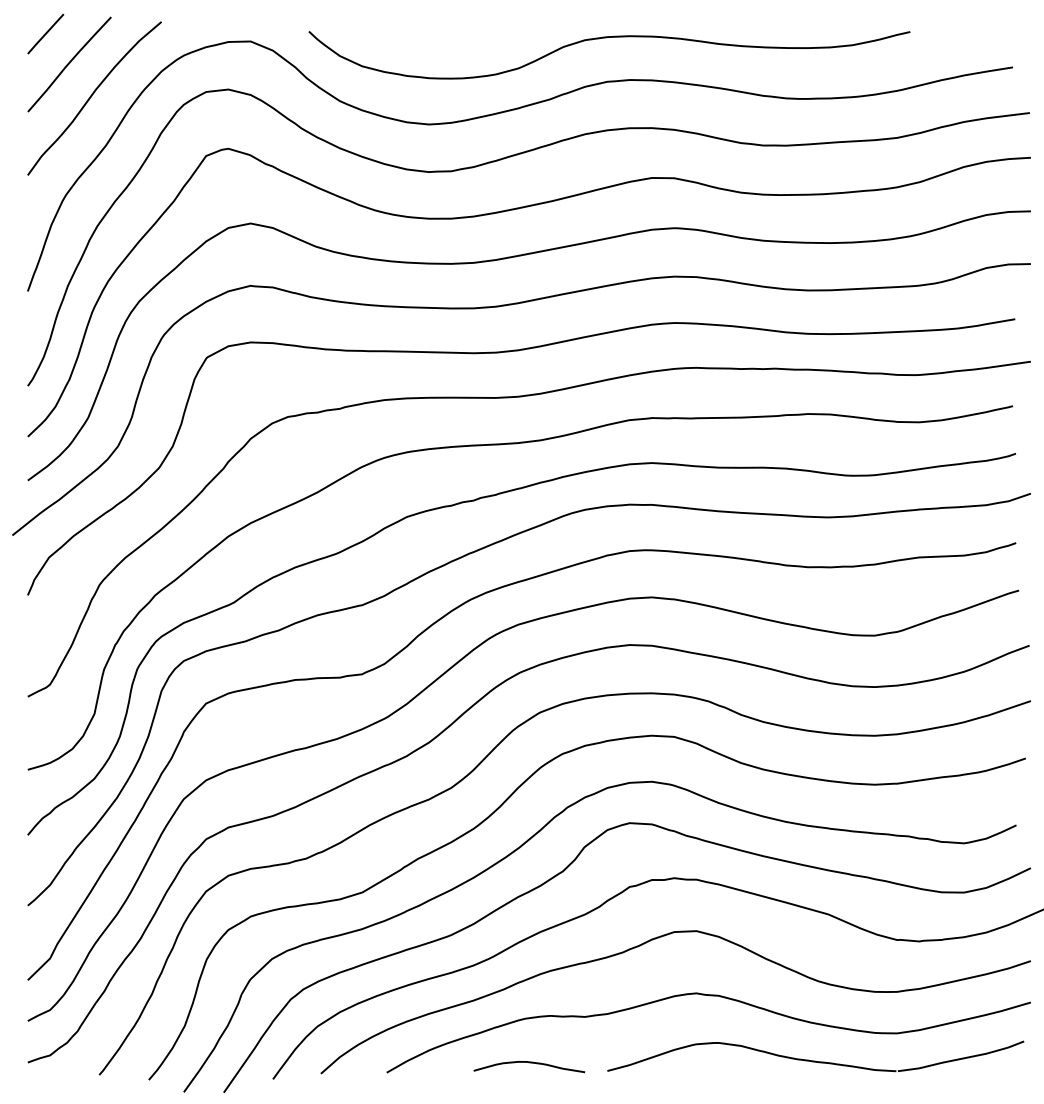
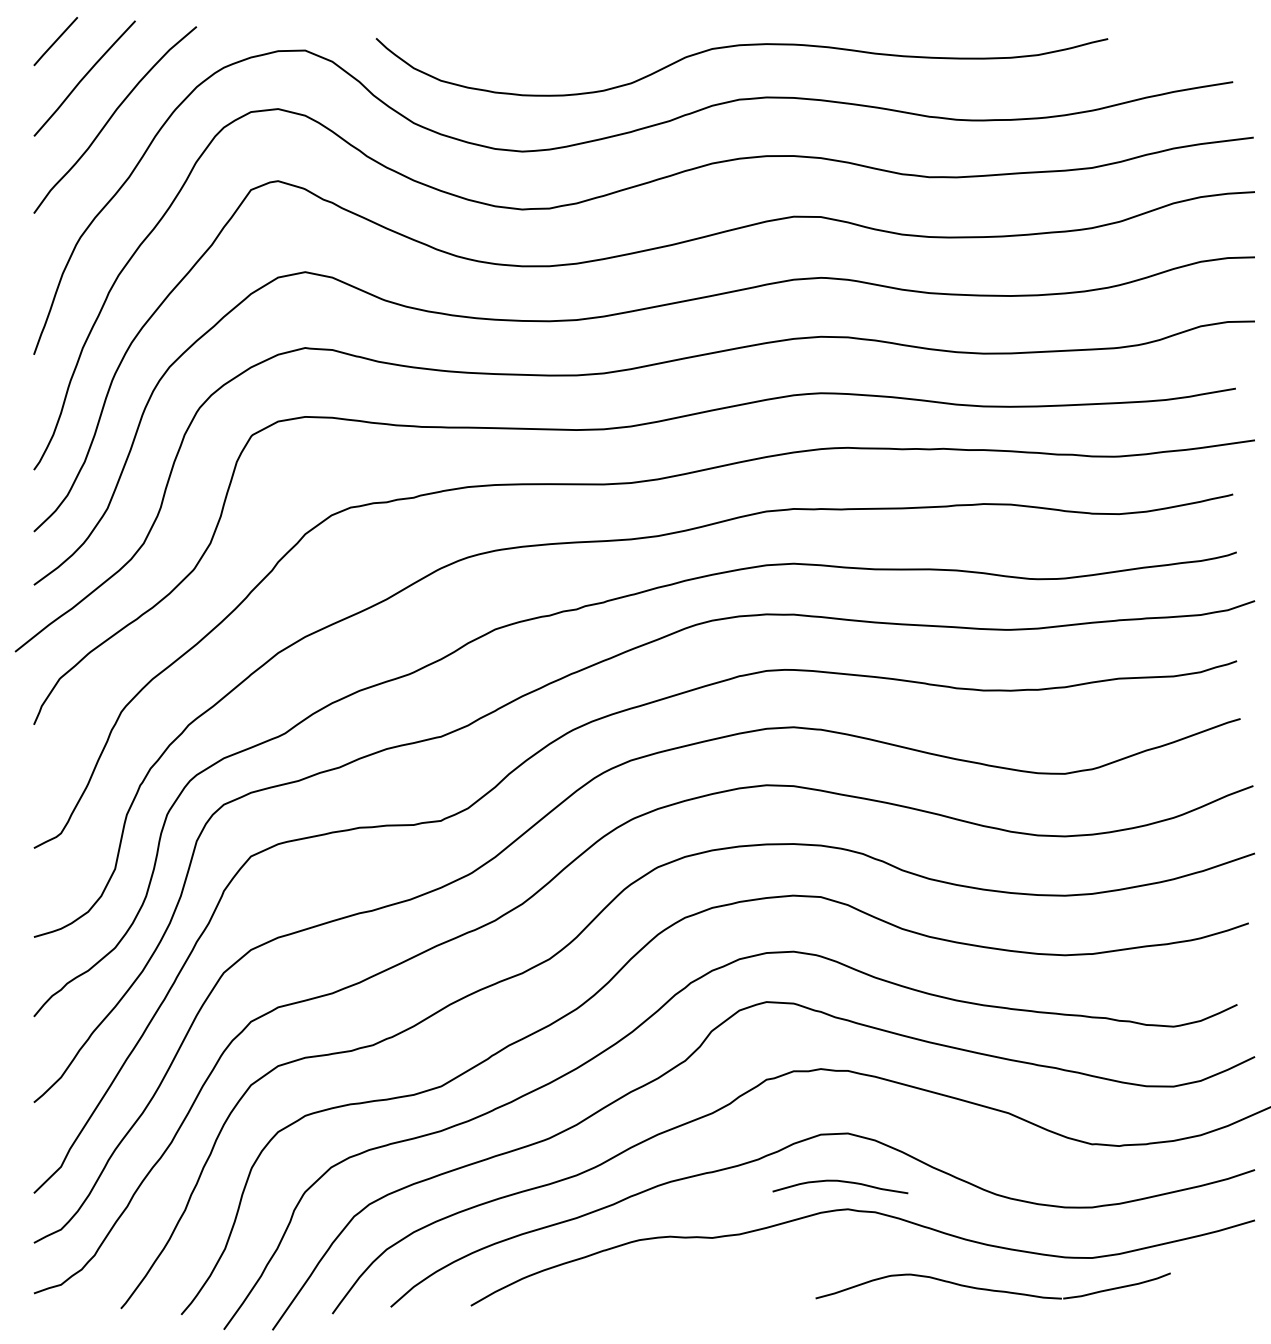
part: (815, 1056) -> (992, 1286), size x0.7
curve: (529, 1063) -> (840, 1182), moved

